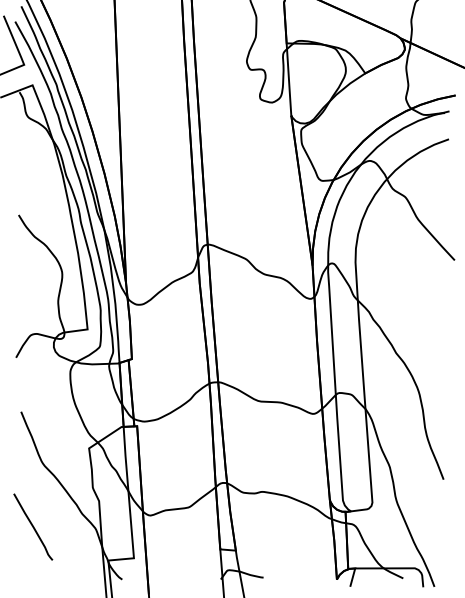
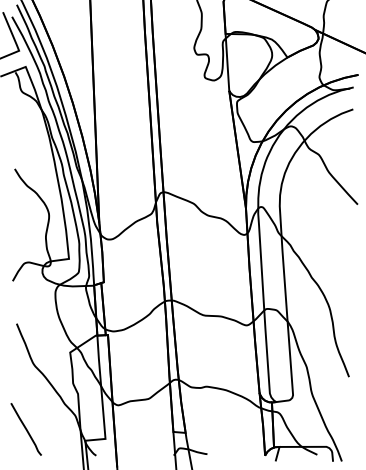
line: (32, 527) -> (25, 429), moved

